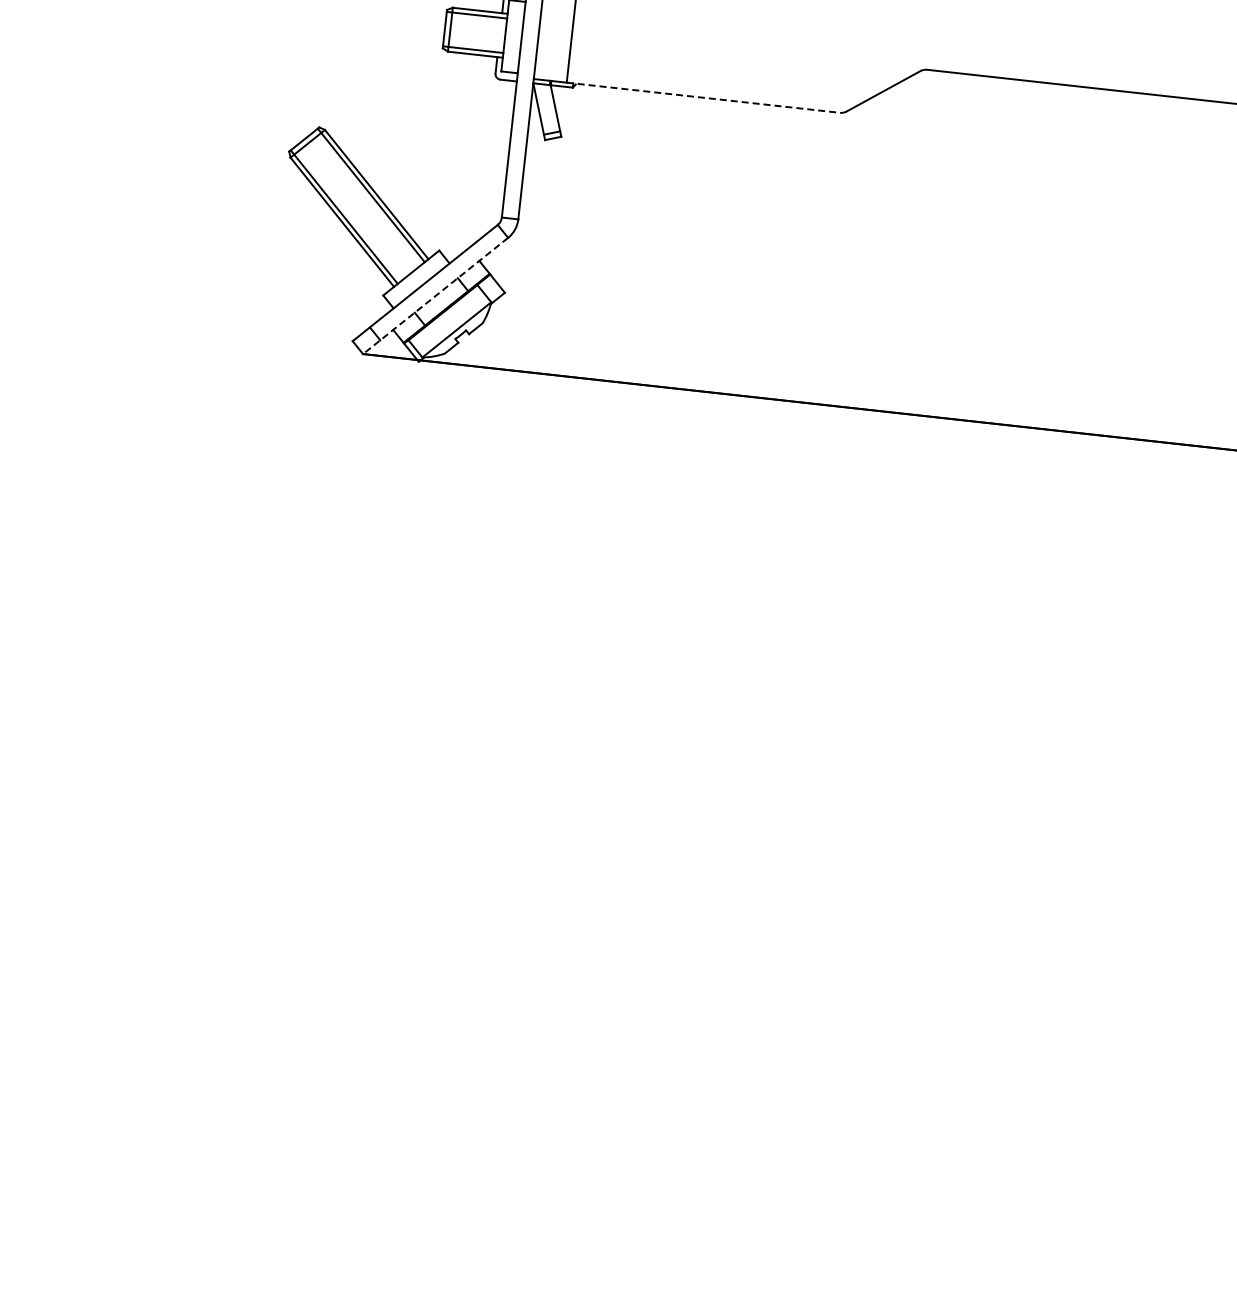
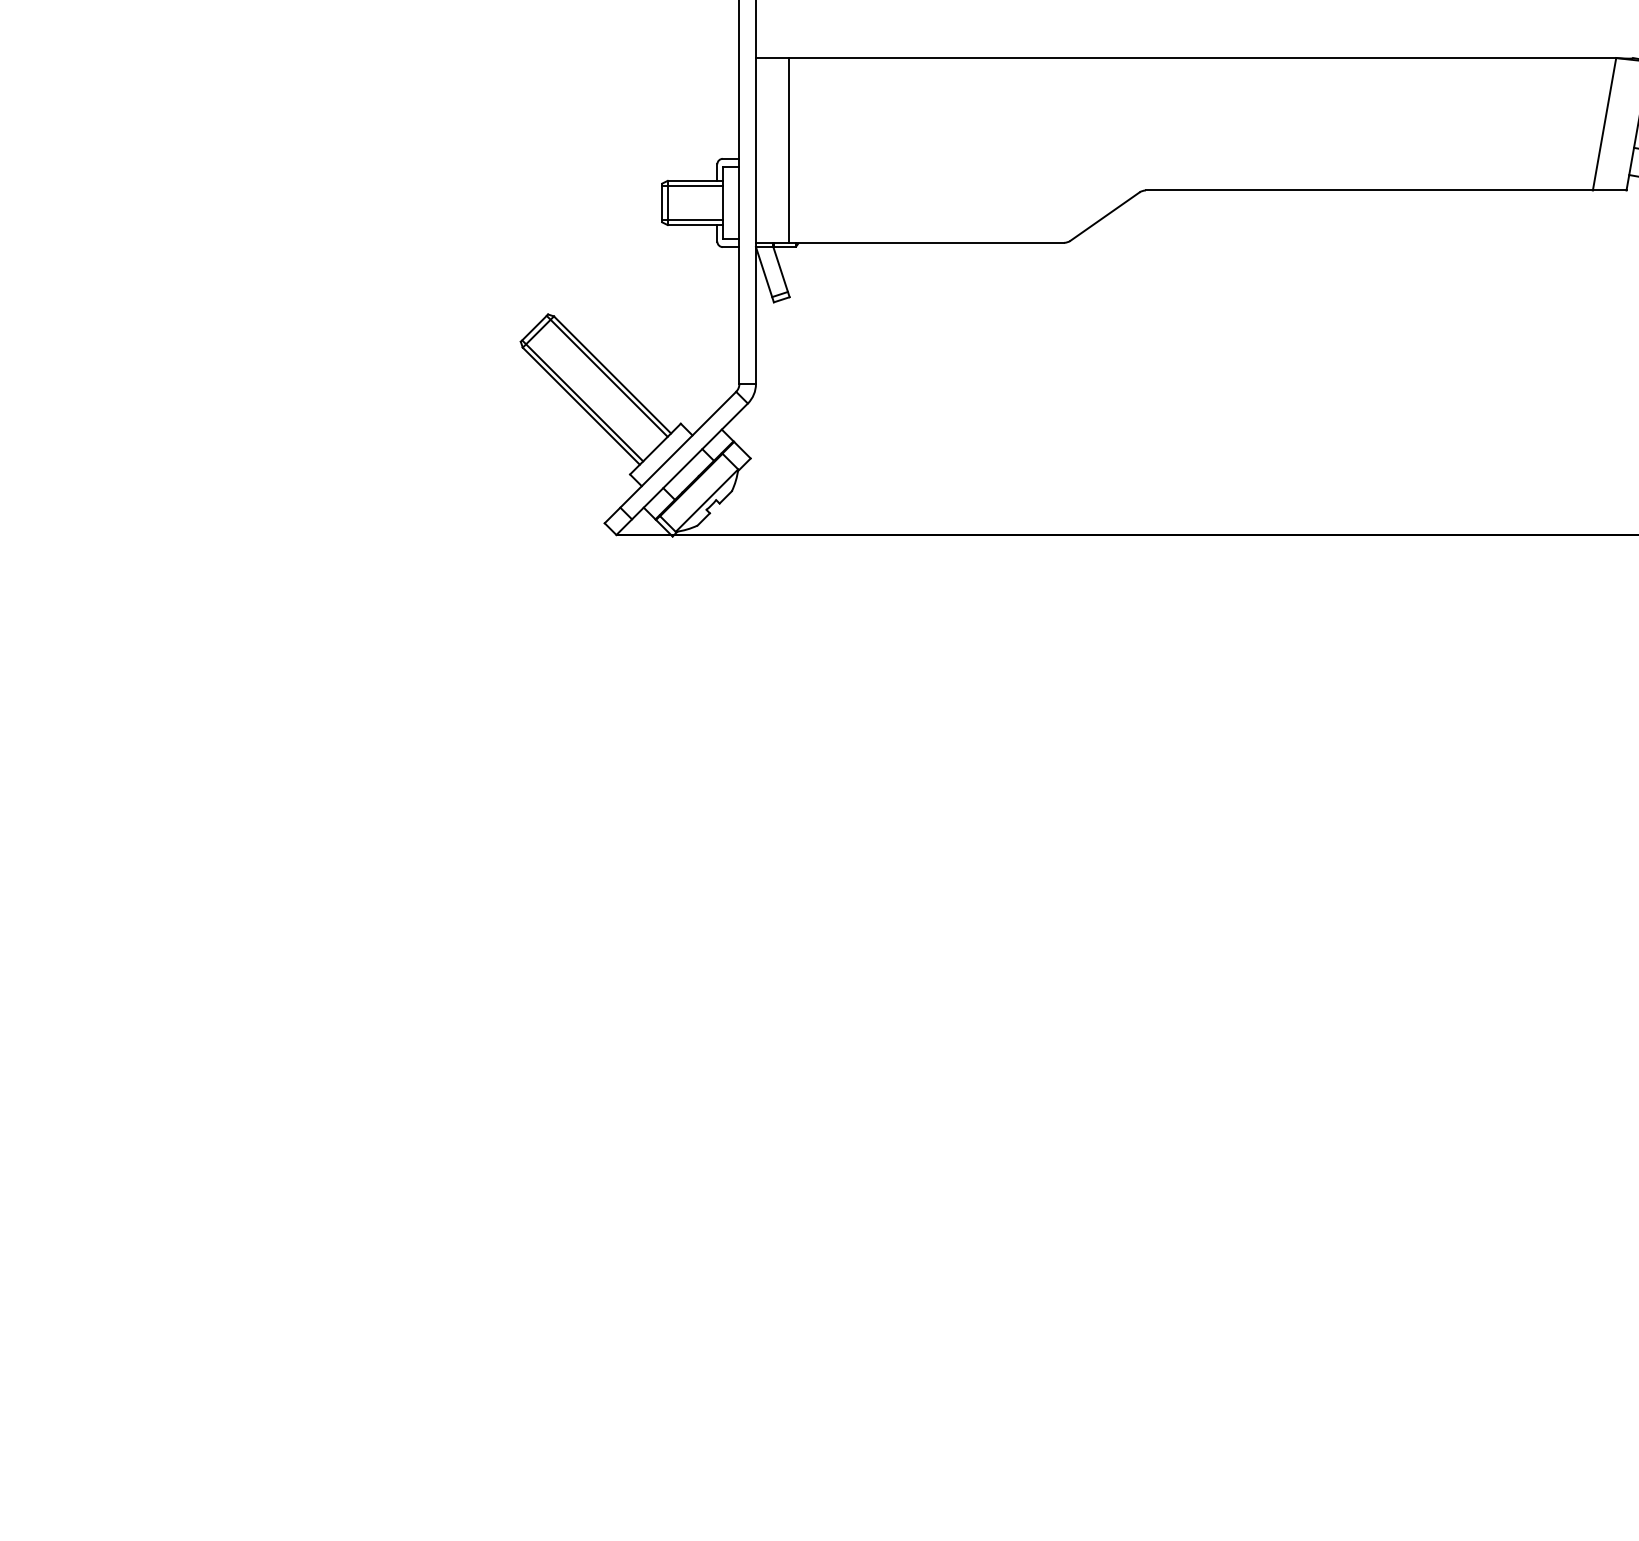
line: (703, 97) -> (926, 242), dashed -> solid
line: (435, 296) -> (682, 469), dashed -> solid

